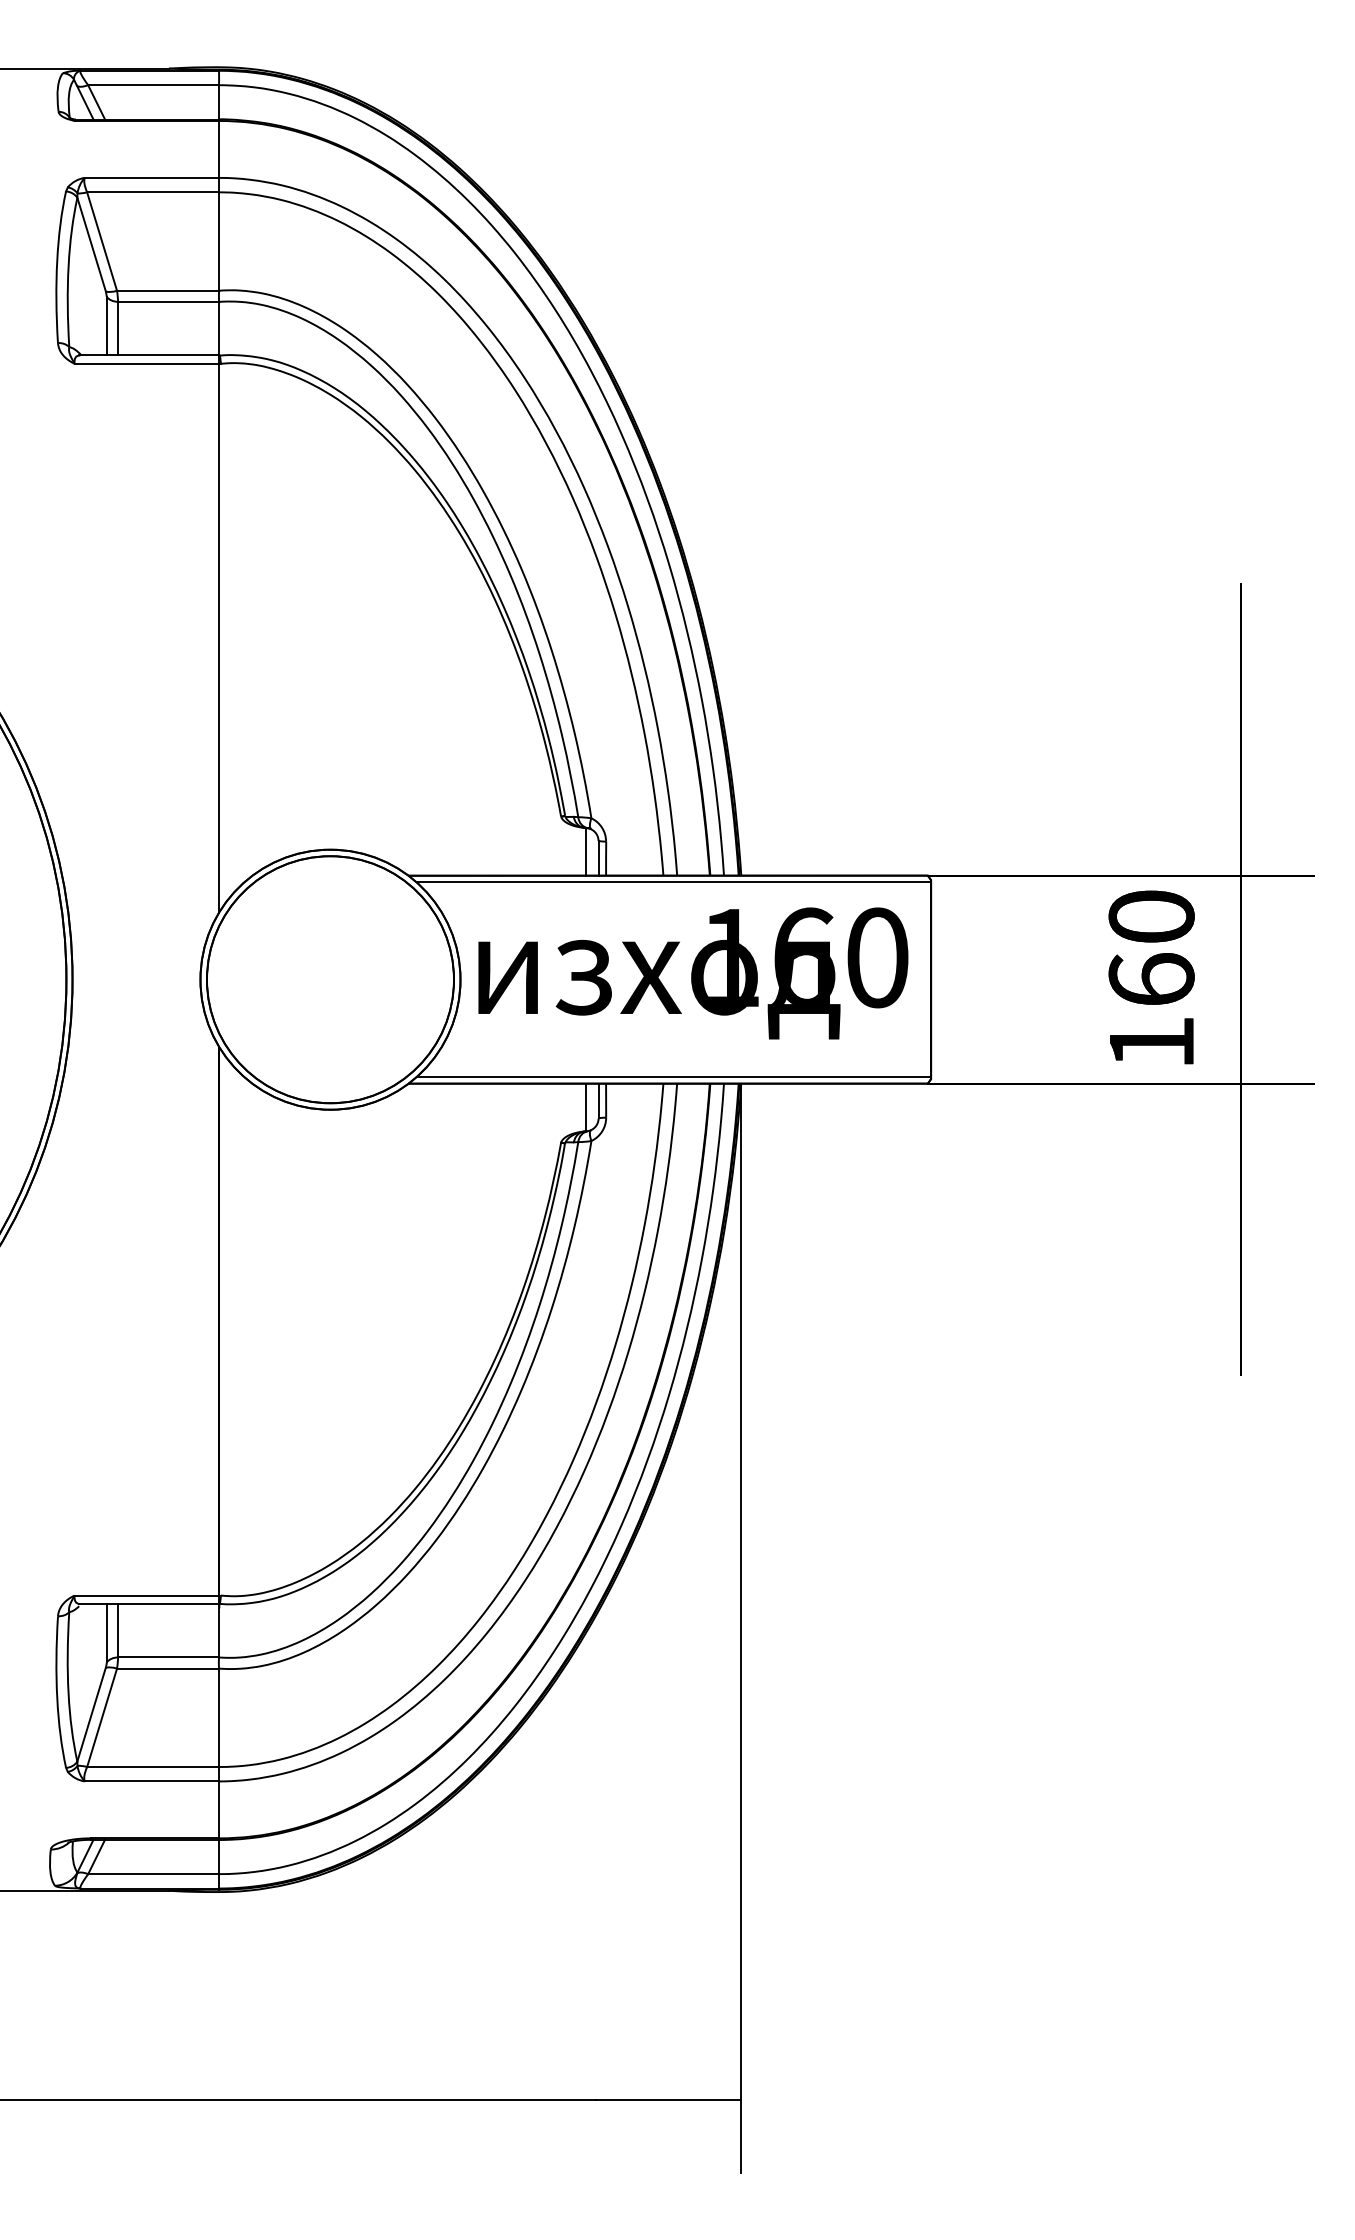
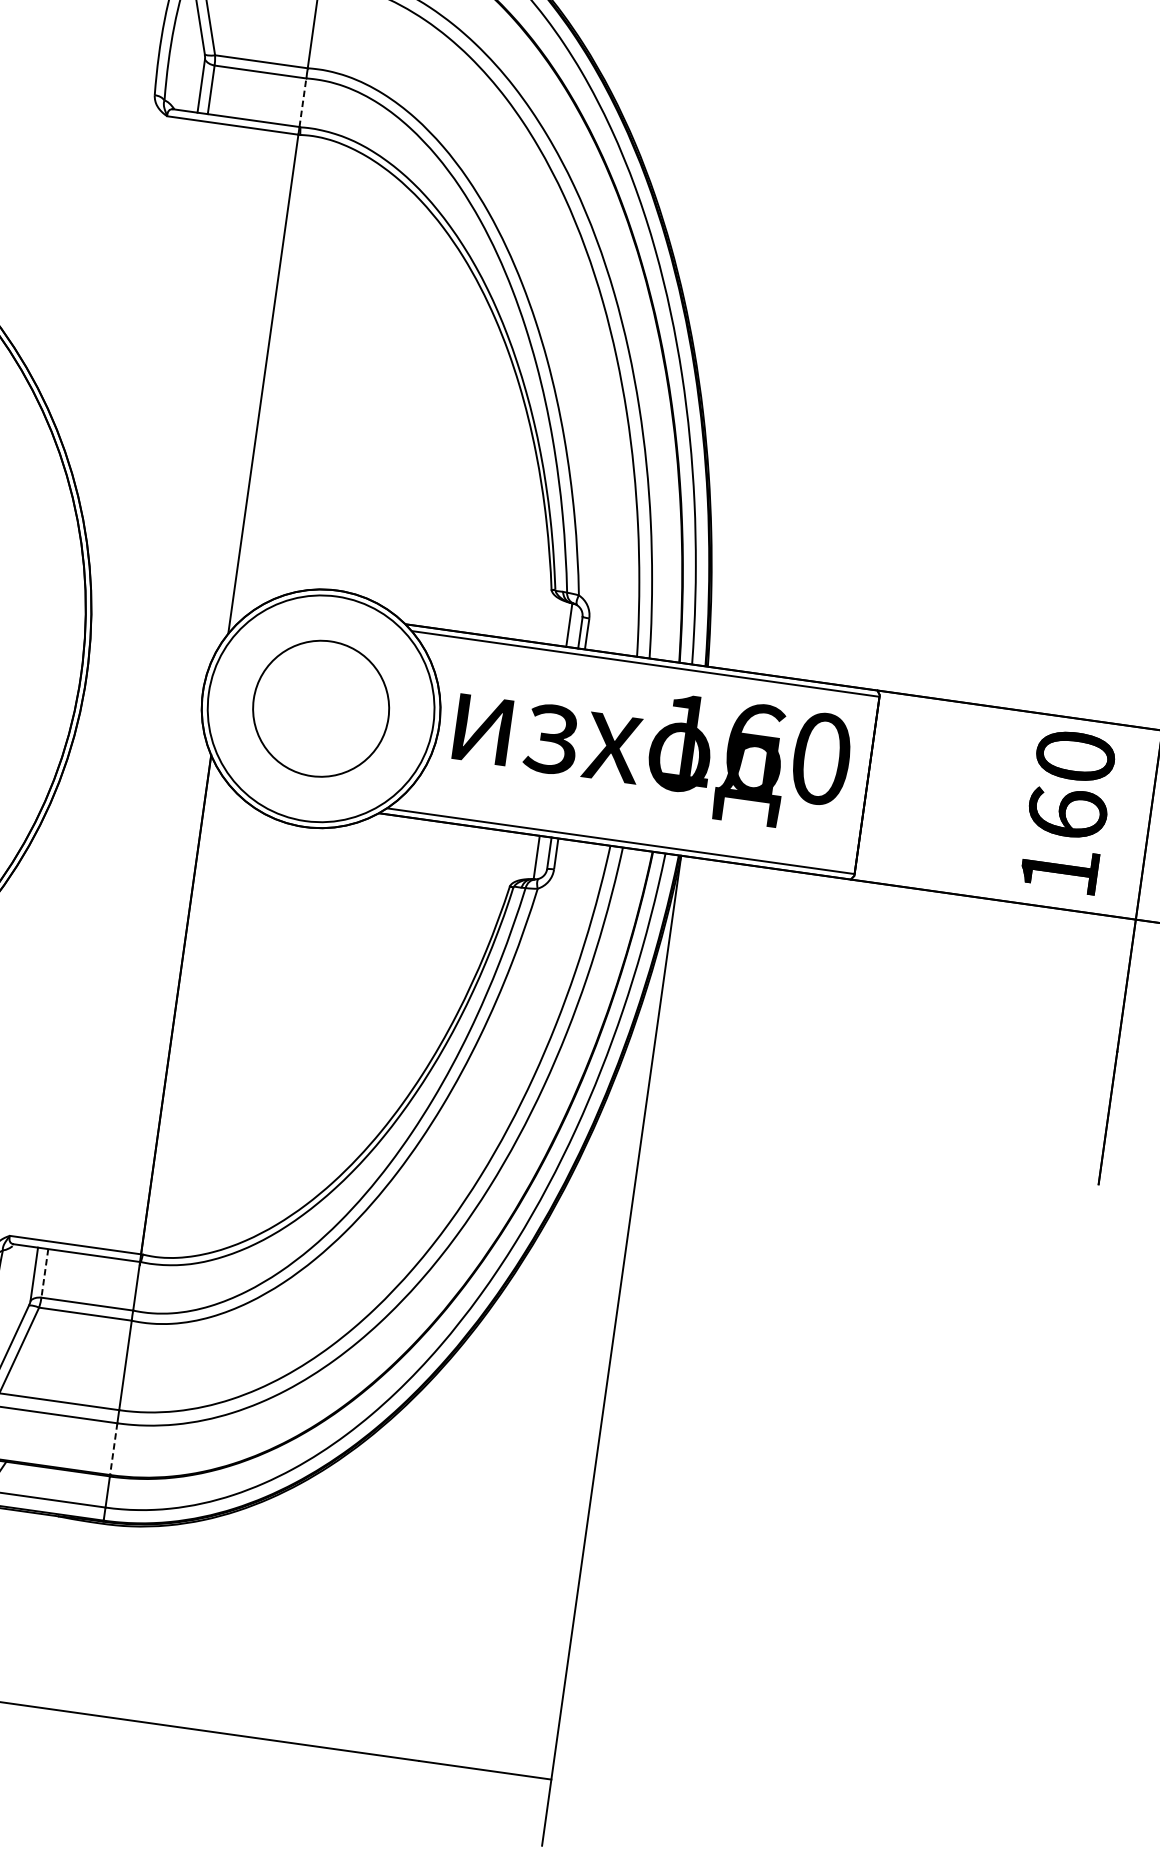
line: (218, 328) -> (302, 102), solid -> dashed
circle: (329, 979) -> (320, 708), size x0.6
line: (118, 1630) -> (45, 1273), solid -> dashed
line: (219, 1810) -> (114, 1449), solid -> dashed

